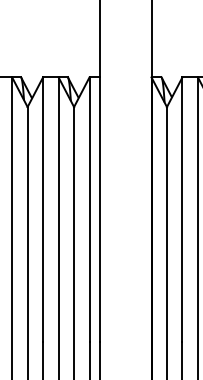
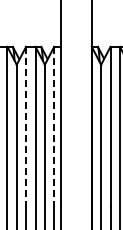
line: (43, 210) -> (26, 127), solid -> dashed
line: (89, 210) -> (54, 127), solid -> dashed

